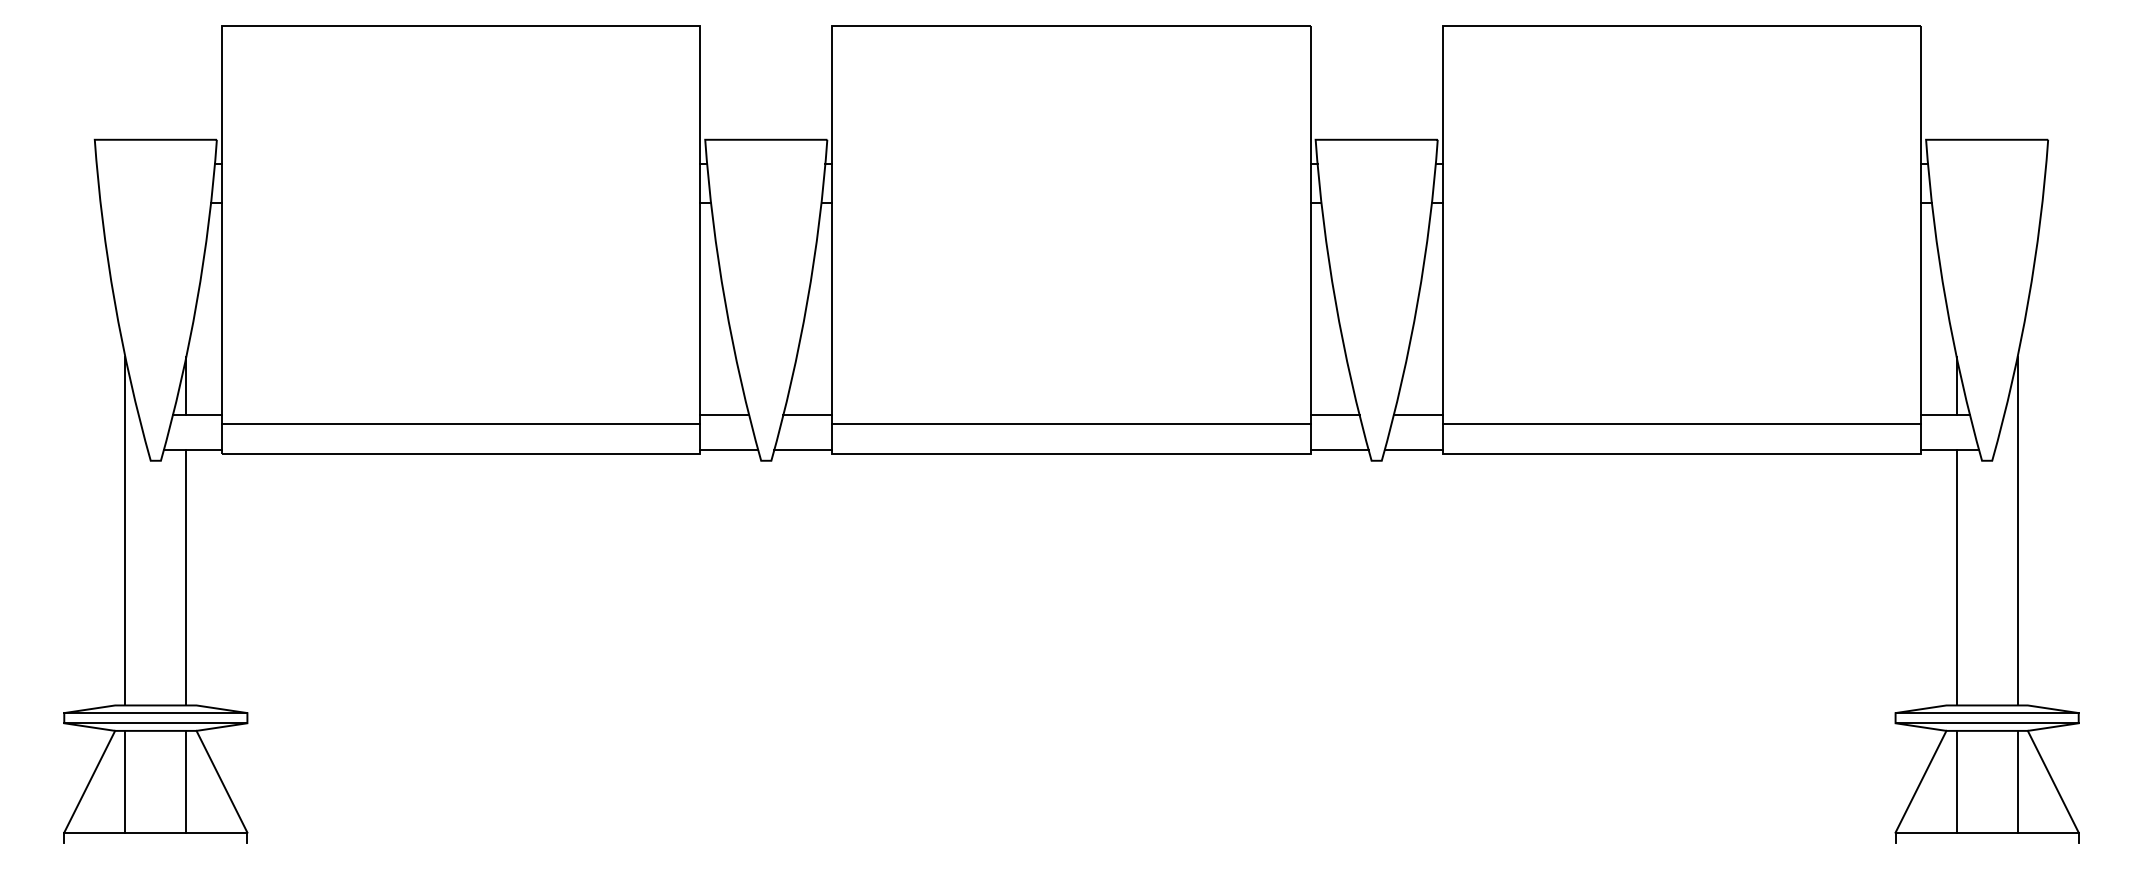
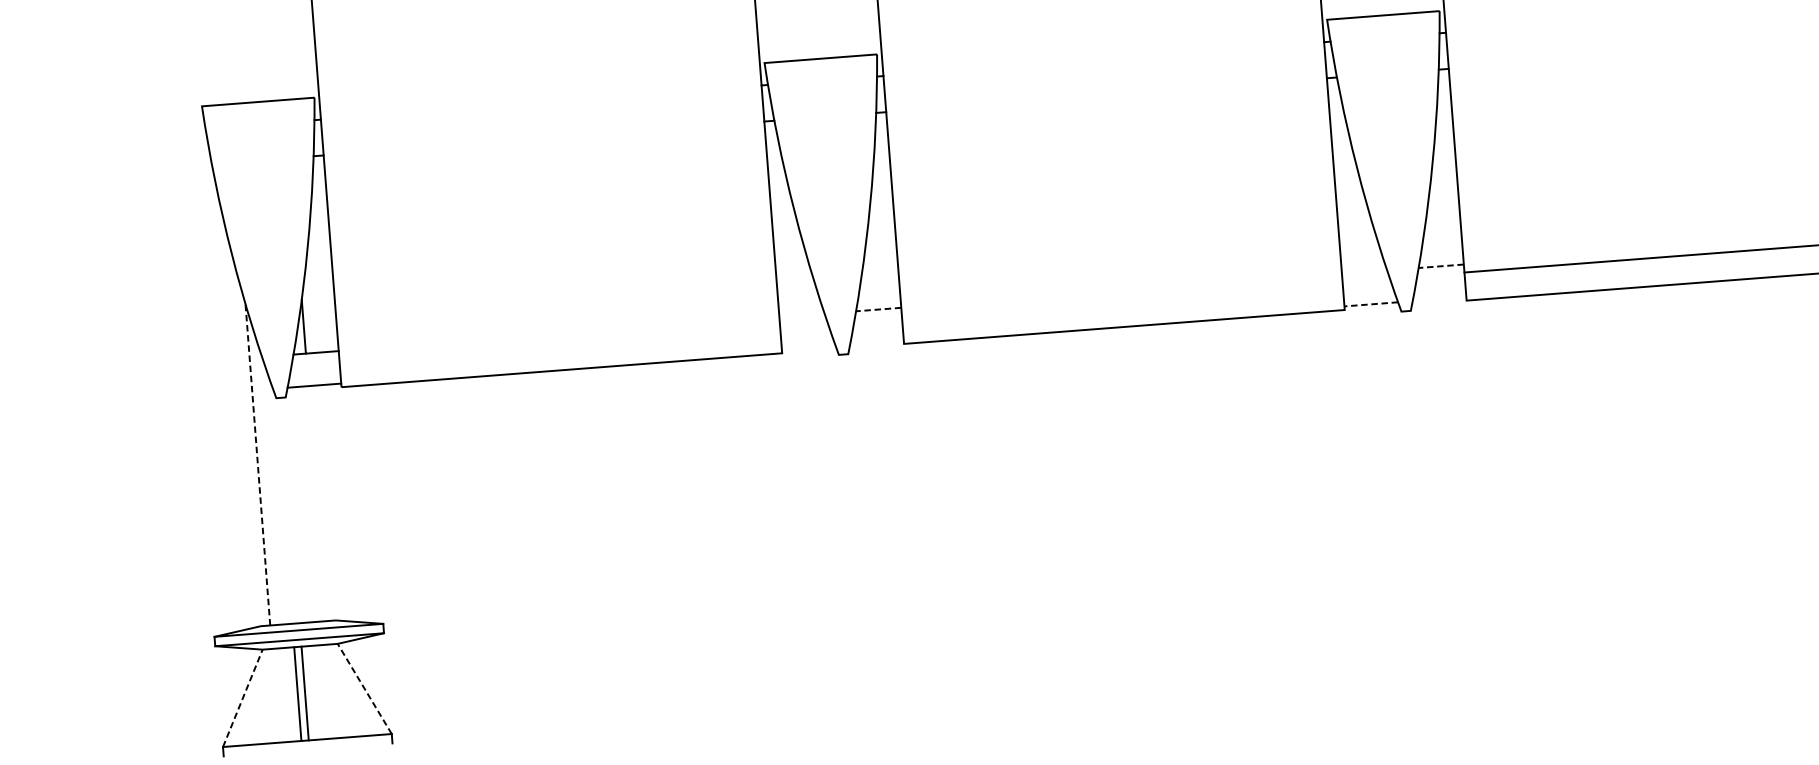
line: (724, 415) -> (801, 315), removed
line: (807, 415) -> (878, 309), solid -> dashed
line: (1334, 415) -> (1364, 272), removed
line: (1418, 415) -> (1441, 266), solid -> dashed
line: (460, 423) -> (559, 341), removed
line: (1071, 423) -> (1122, 298), removed
line: (729, 450) -> (808, 347), removed
line: (803, 450) -> (877, 342), removed
line: (1339, 450) -> (1371, 304), solid -> dashed
line: (1413, 450) -> (1439, 299), removed
line: (125, 530) -> (258, 464), solid -> dashed
line: (186, 577) -> (317, 503), removed
line: (89, 781) -> (242, 698), solid -> dashed
line: (125, 781) -> (305, 693), moved
line: (186, 781) -> (297, 693), moved
line: (221, 781) -> (364, 688), solid -> dashed

